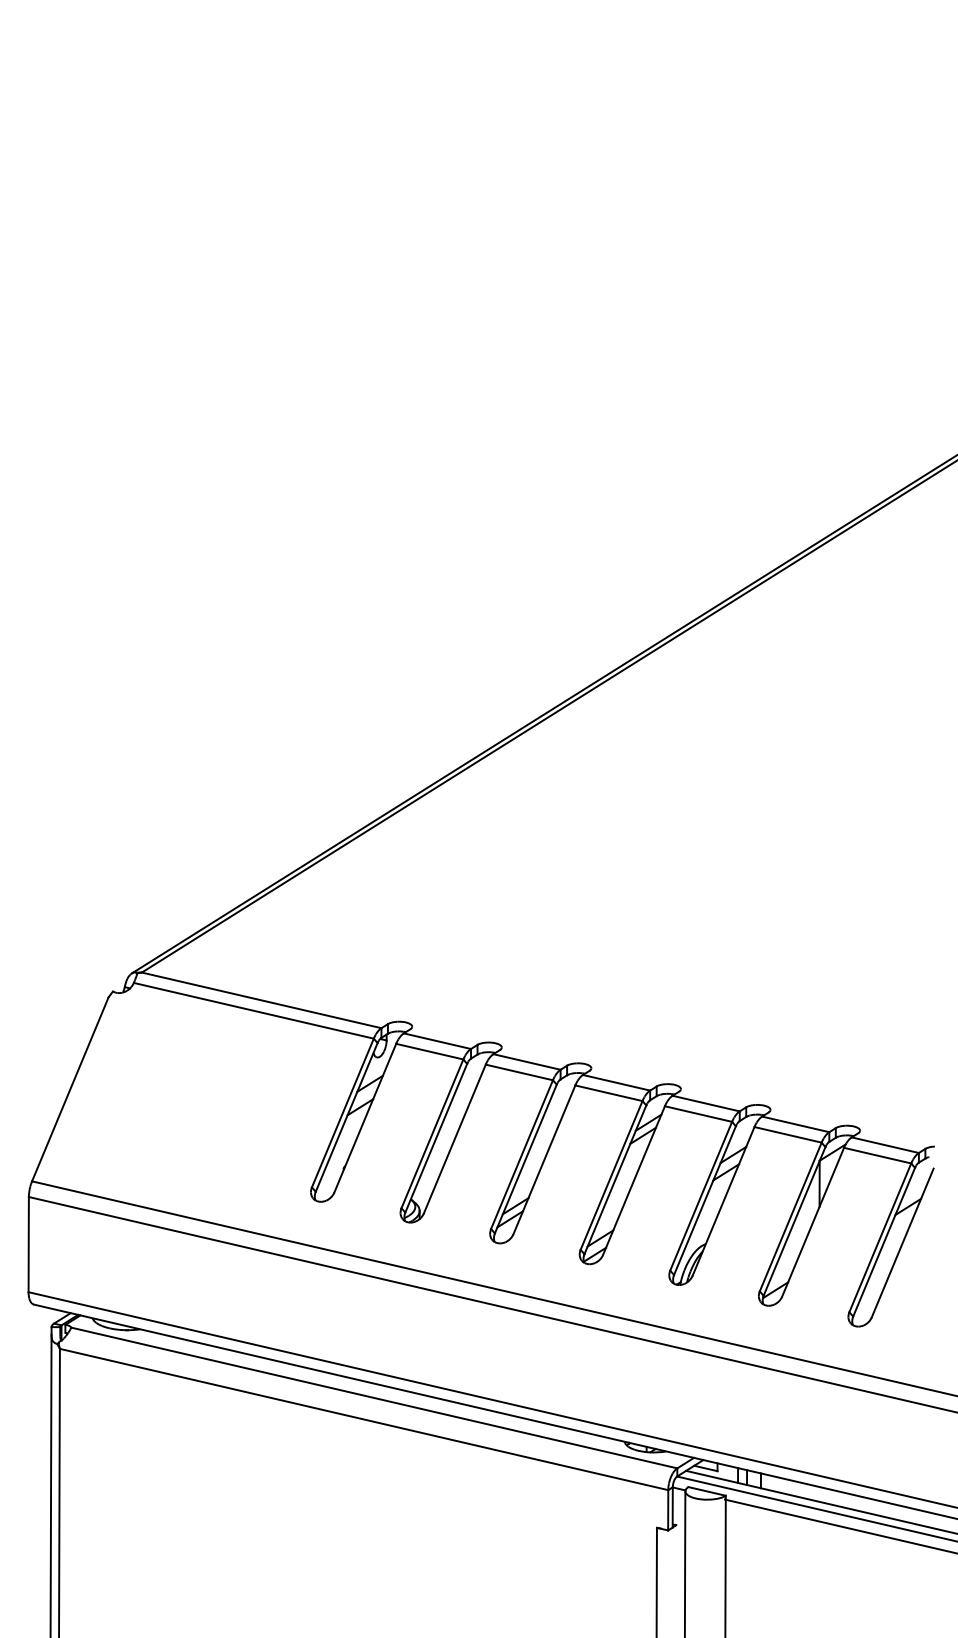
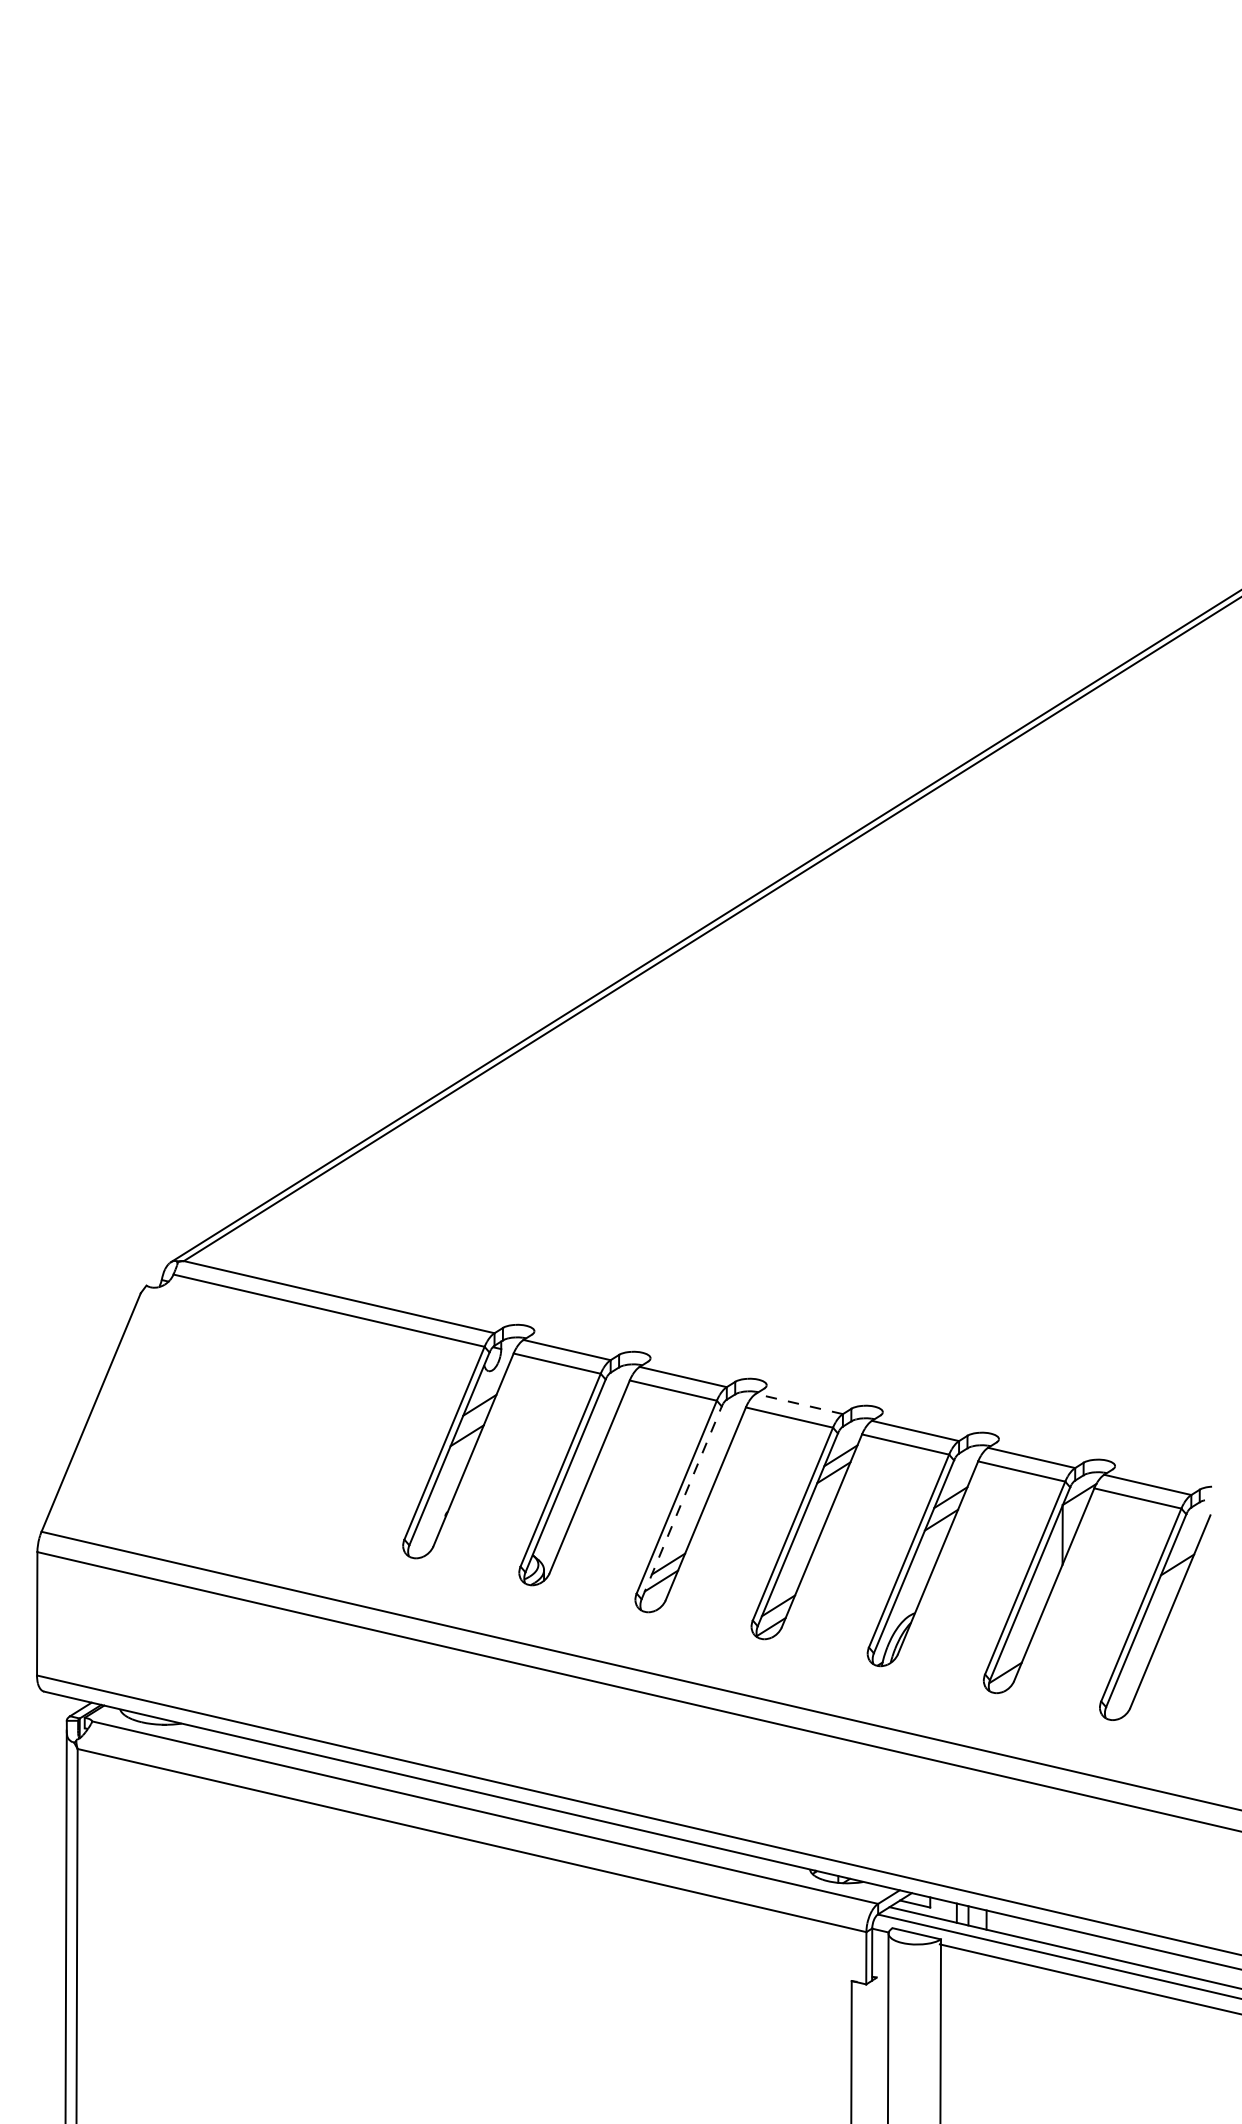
line: (616, 1083) -> (799, 1404), solid -> dashed
line: (525, 1158) -> (681, 1502), solid -> dashed

